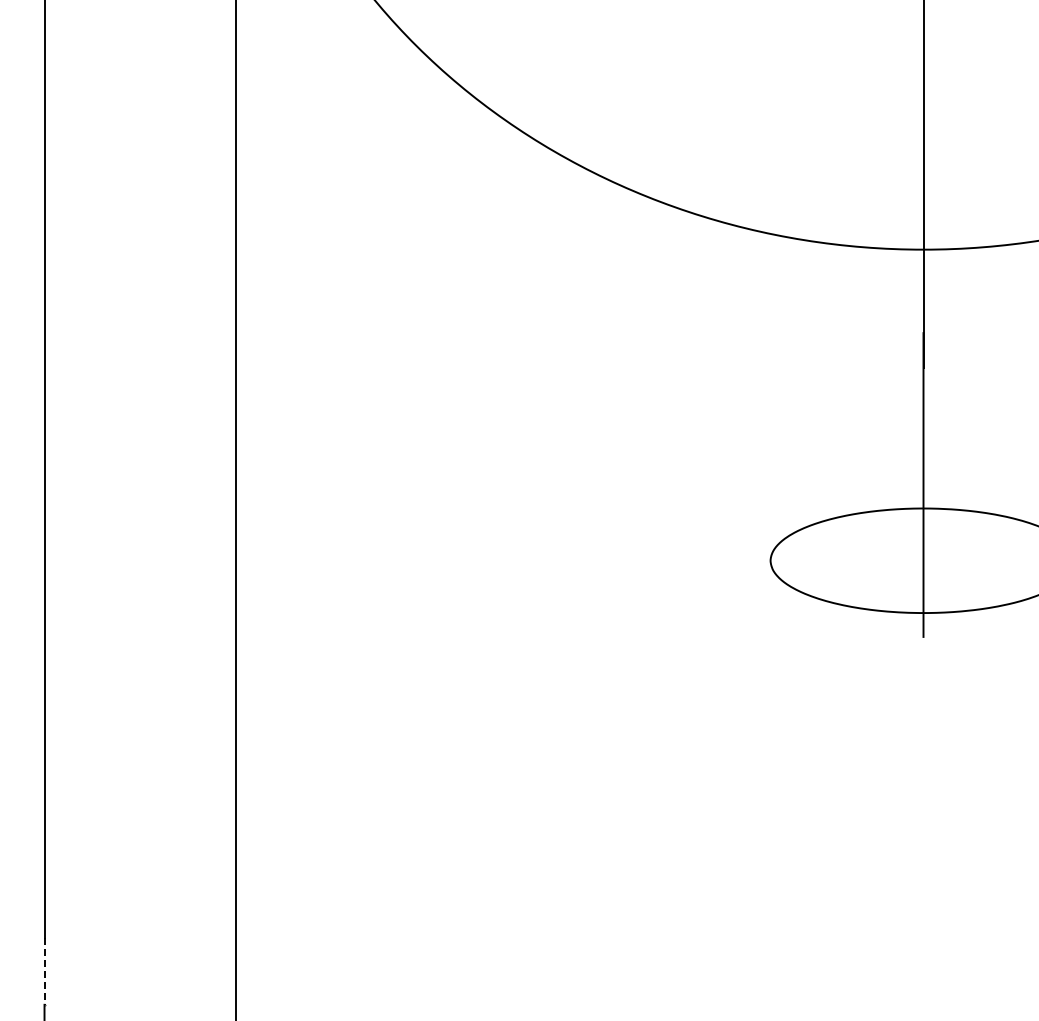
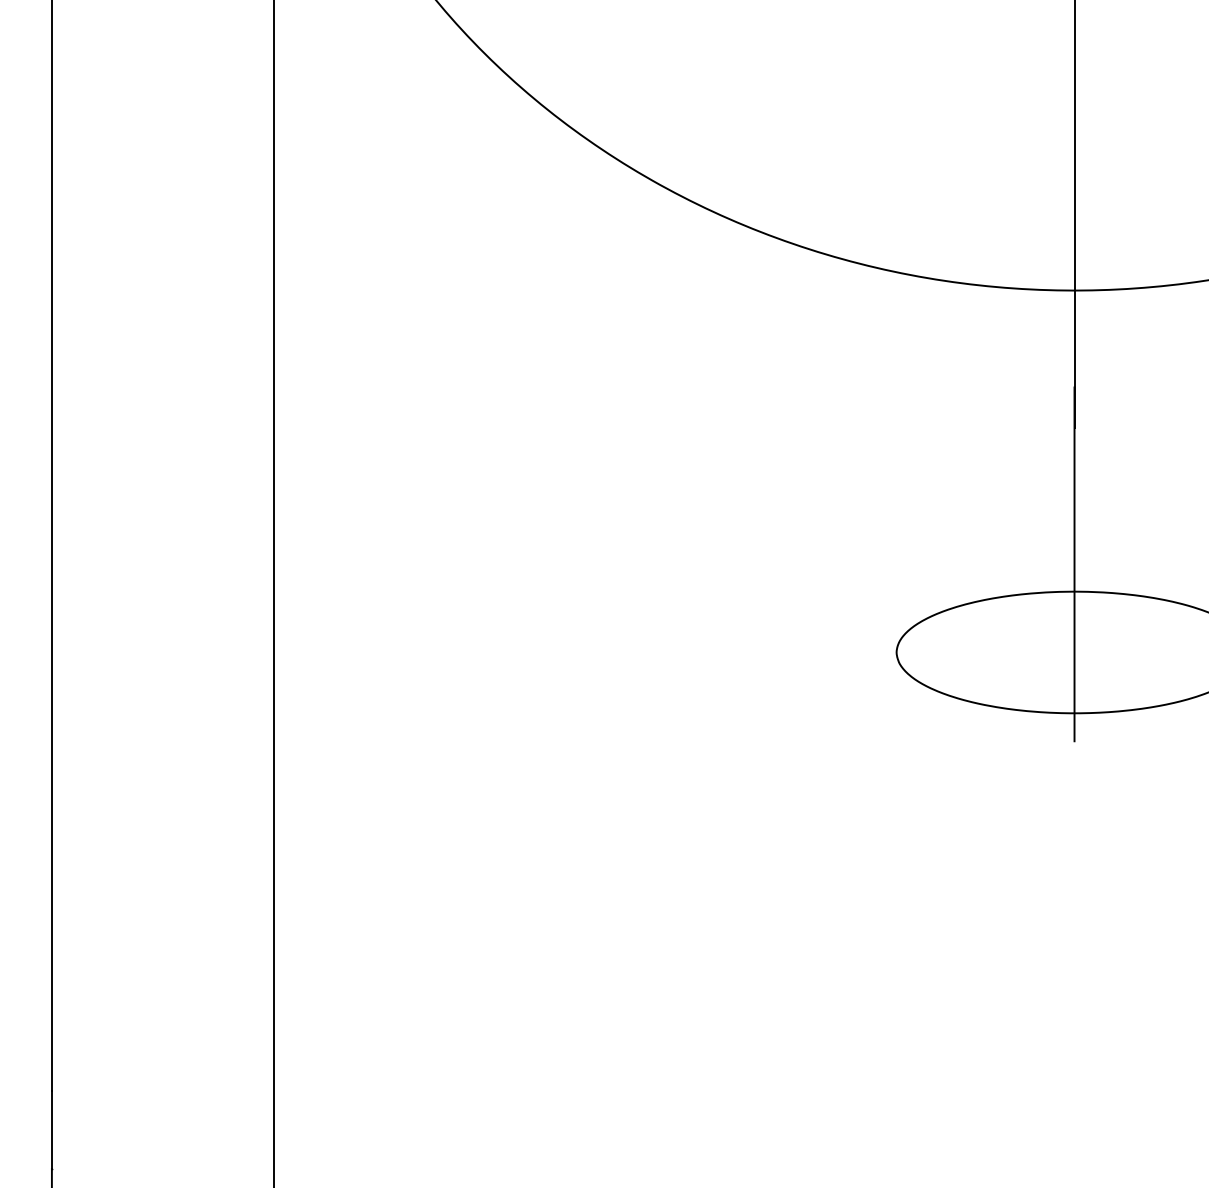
line: (44, 971) -> (51, 1130), dashed -> solid

